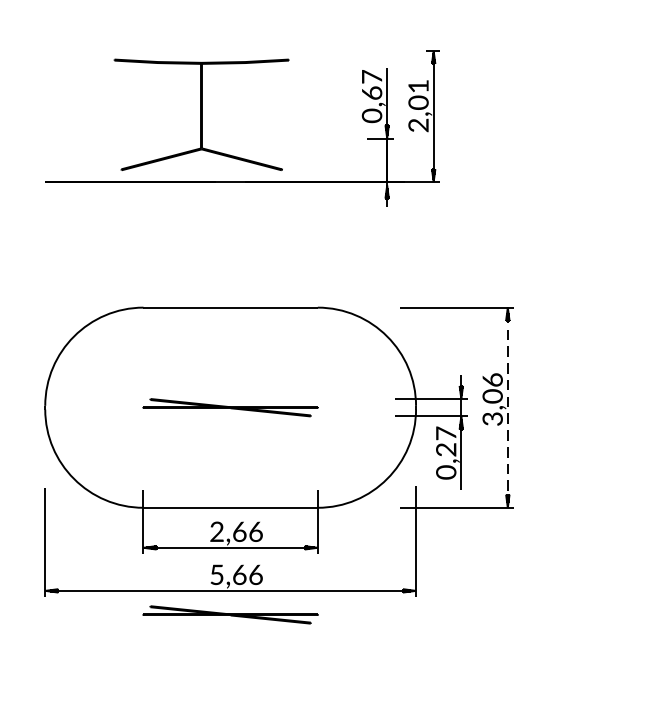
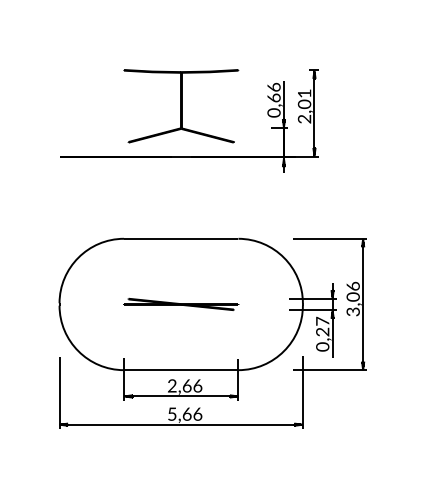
text: (371, 75) -> (273, 86), 0,67 -> 0,66
part: (202, 115) -> (181, 106), moved
line: (508, 407) -> (363, 304), dashed -> solid
part: (231, 613) -> (181, 439), removed

